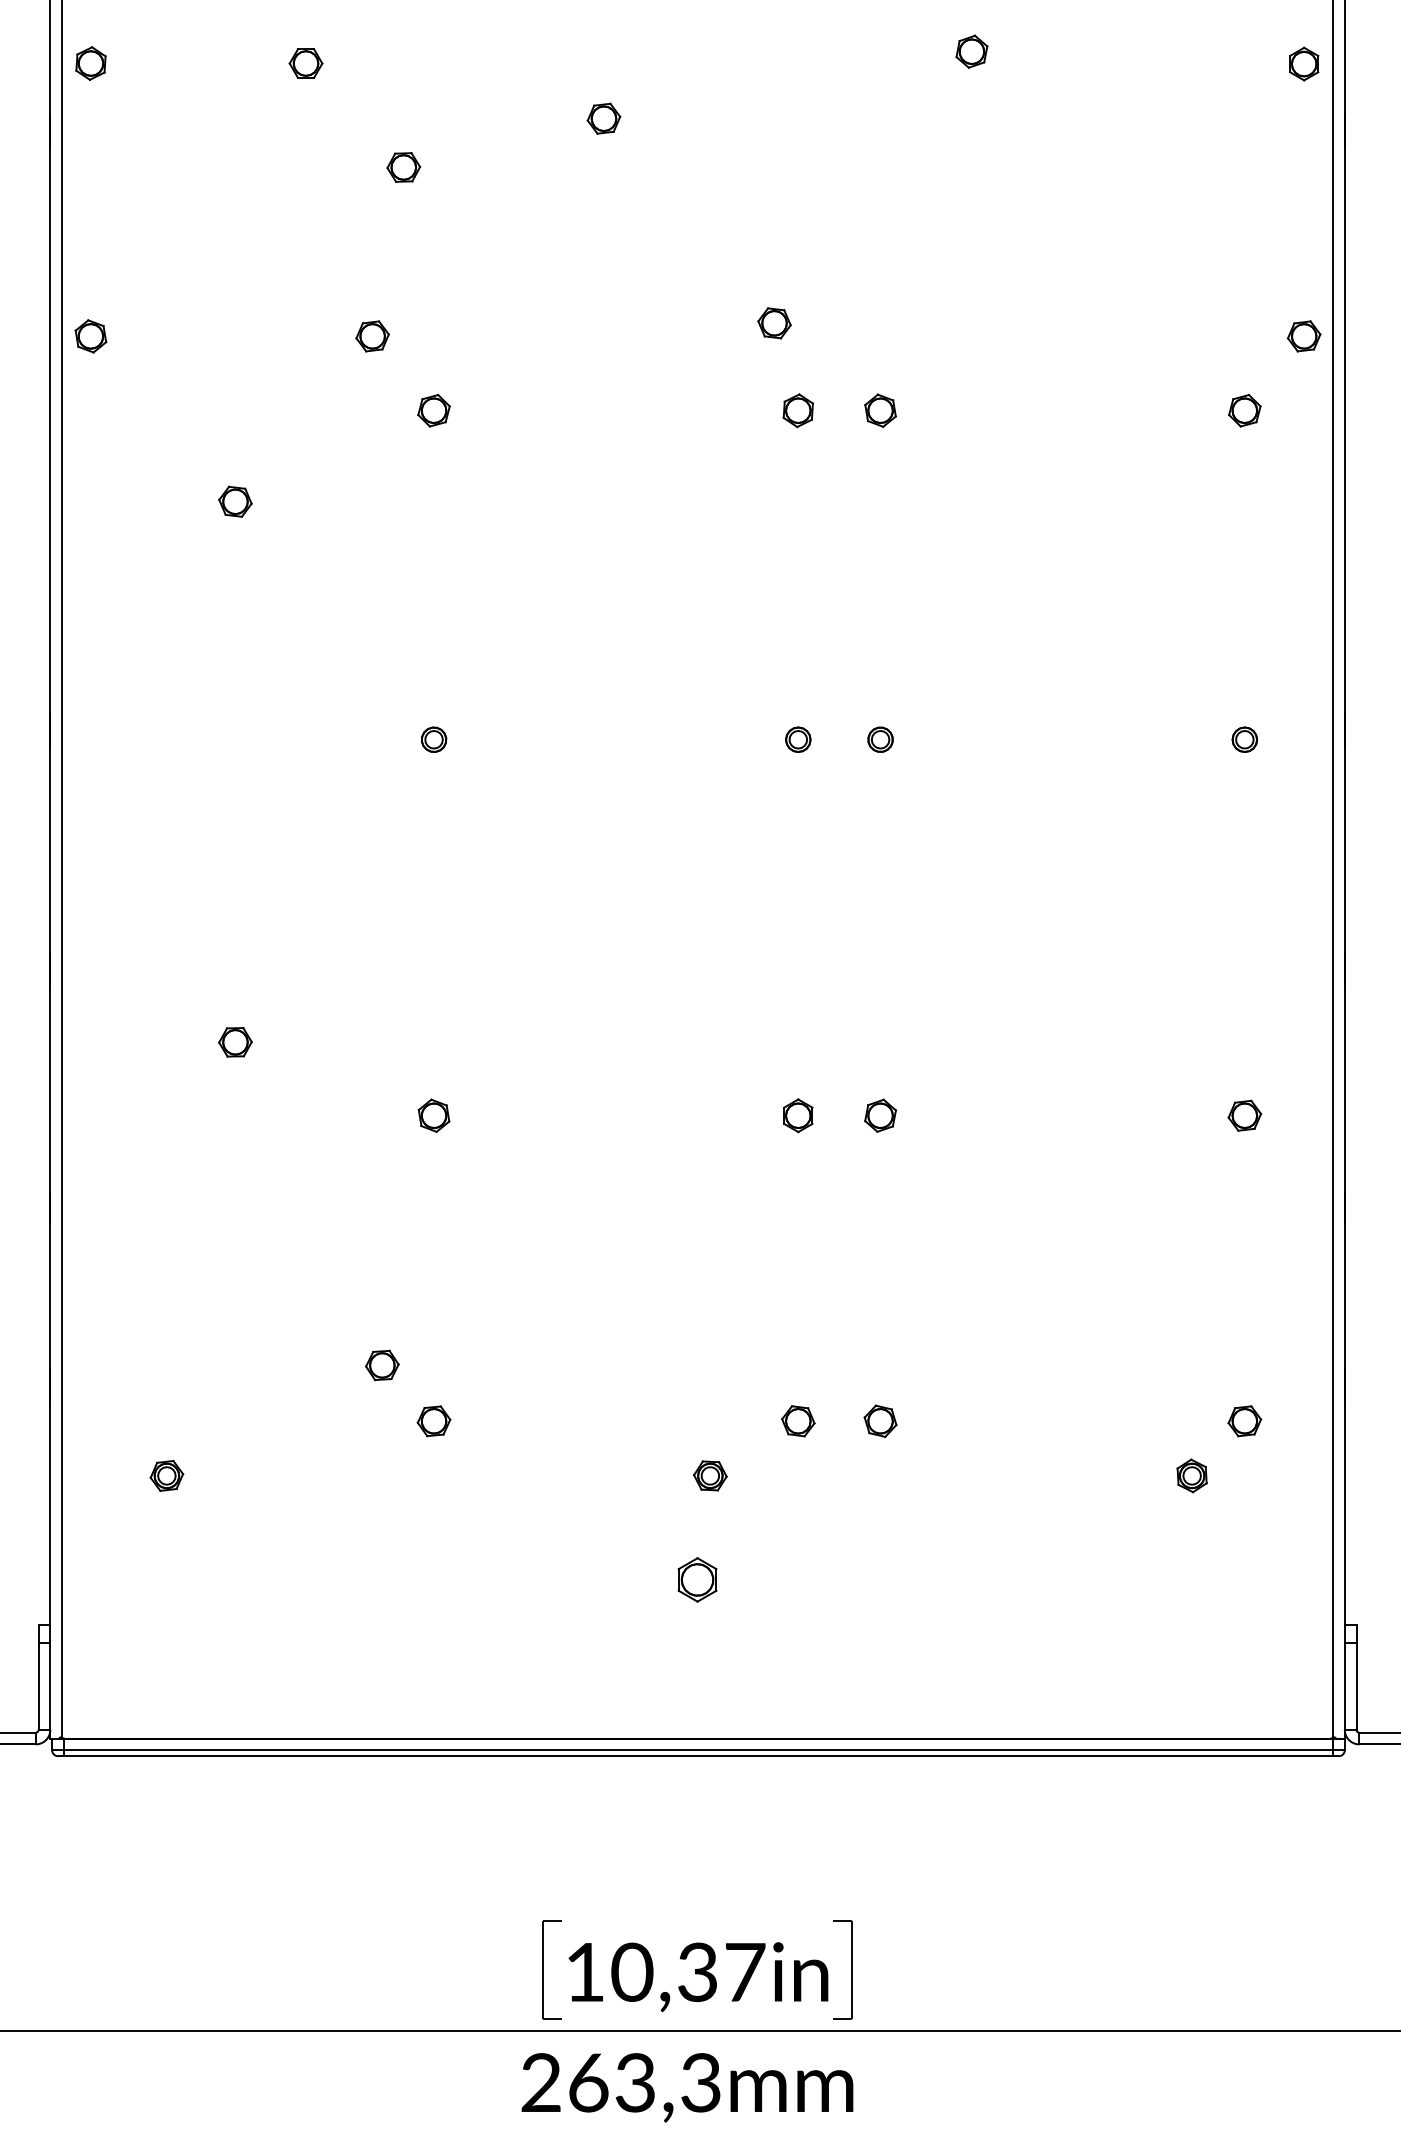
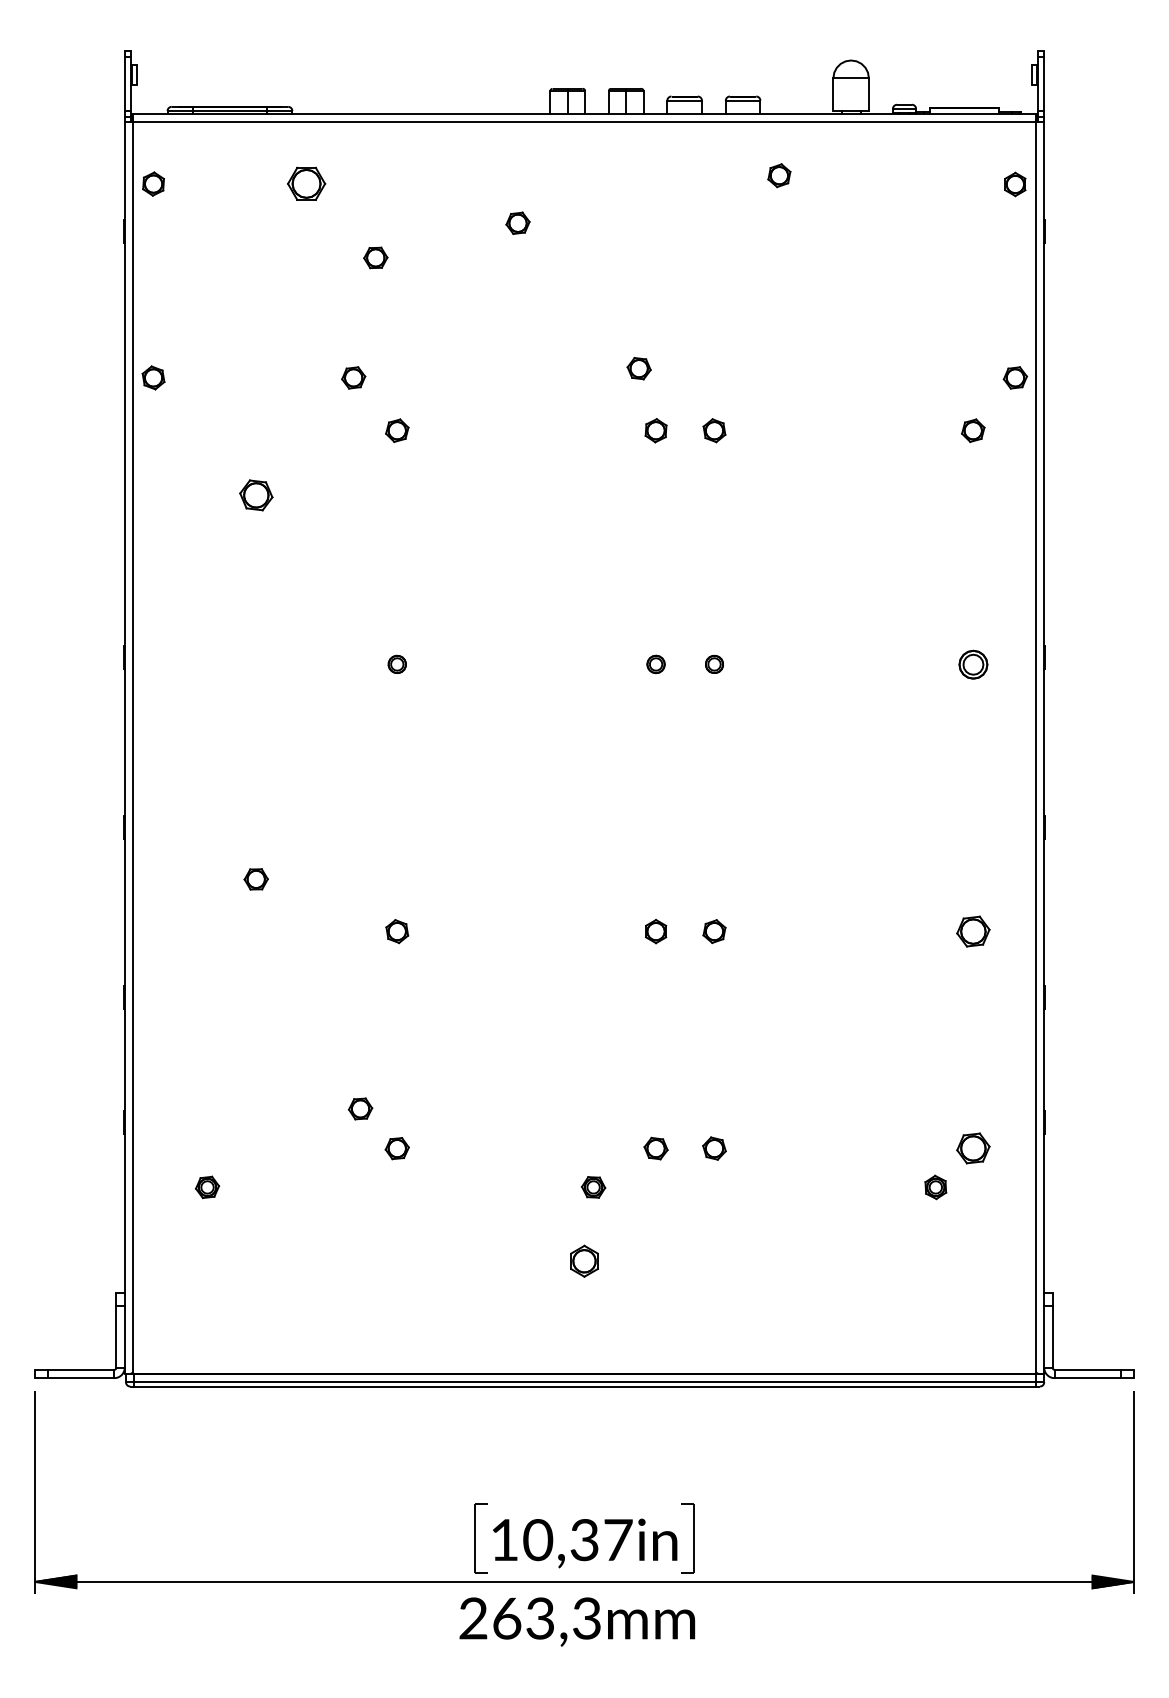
part: (304, 64) -> (305, 184), size x1.6
part: (234, 501) -> (255, 495), size x1.4
part: (1243, 738) -> (972, 663), size x1.6
part: (1243, 1115) -> (972, 931), size x1.4
part: (1243, 1421) -> (972, 1148), size x1.4

